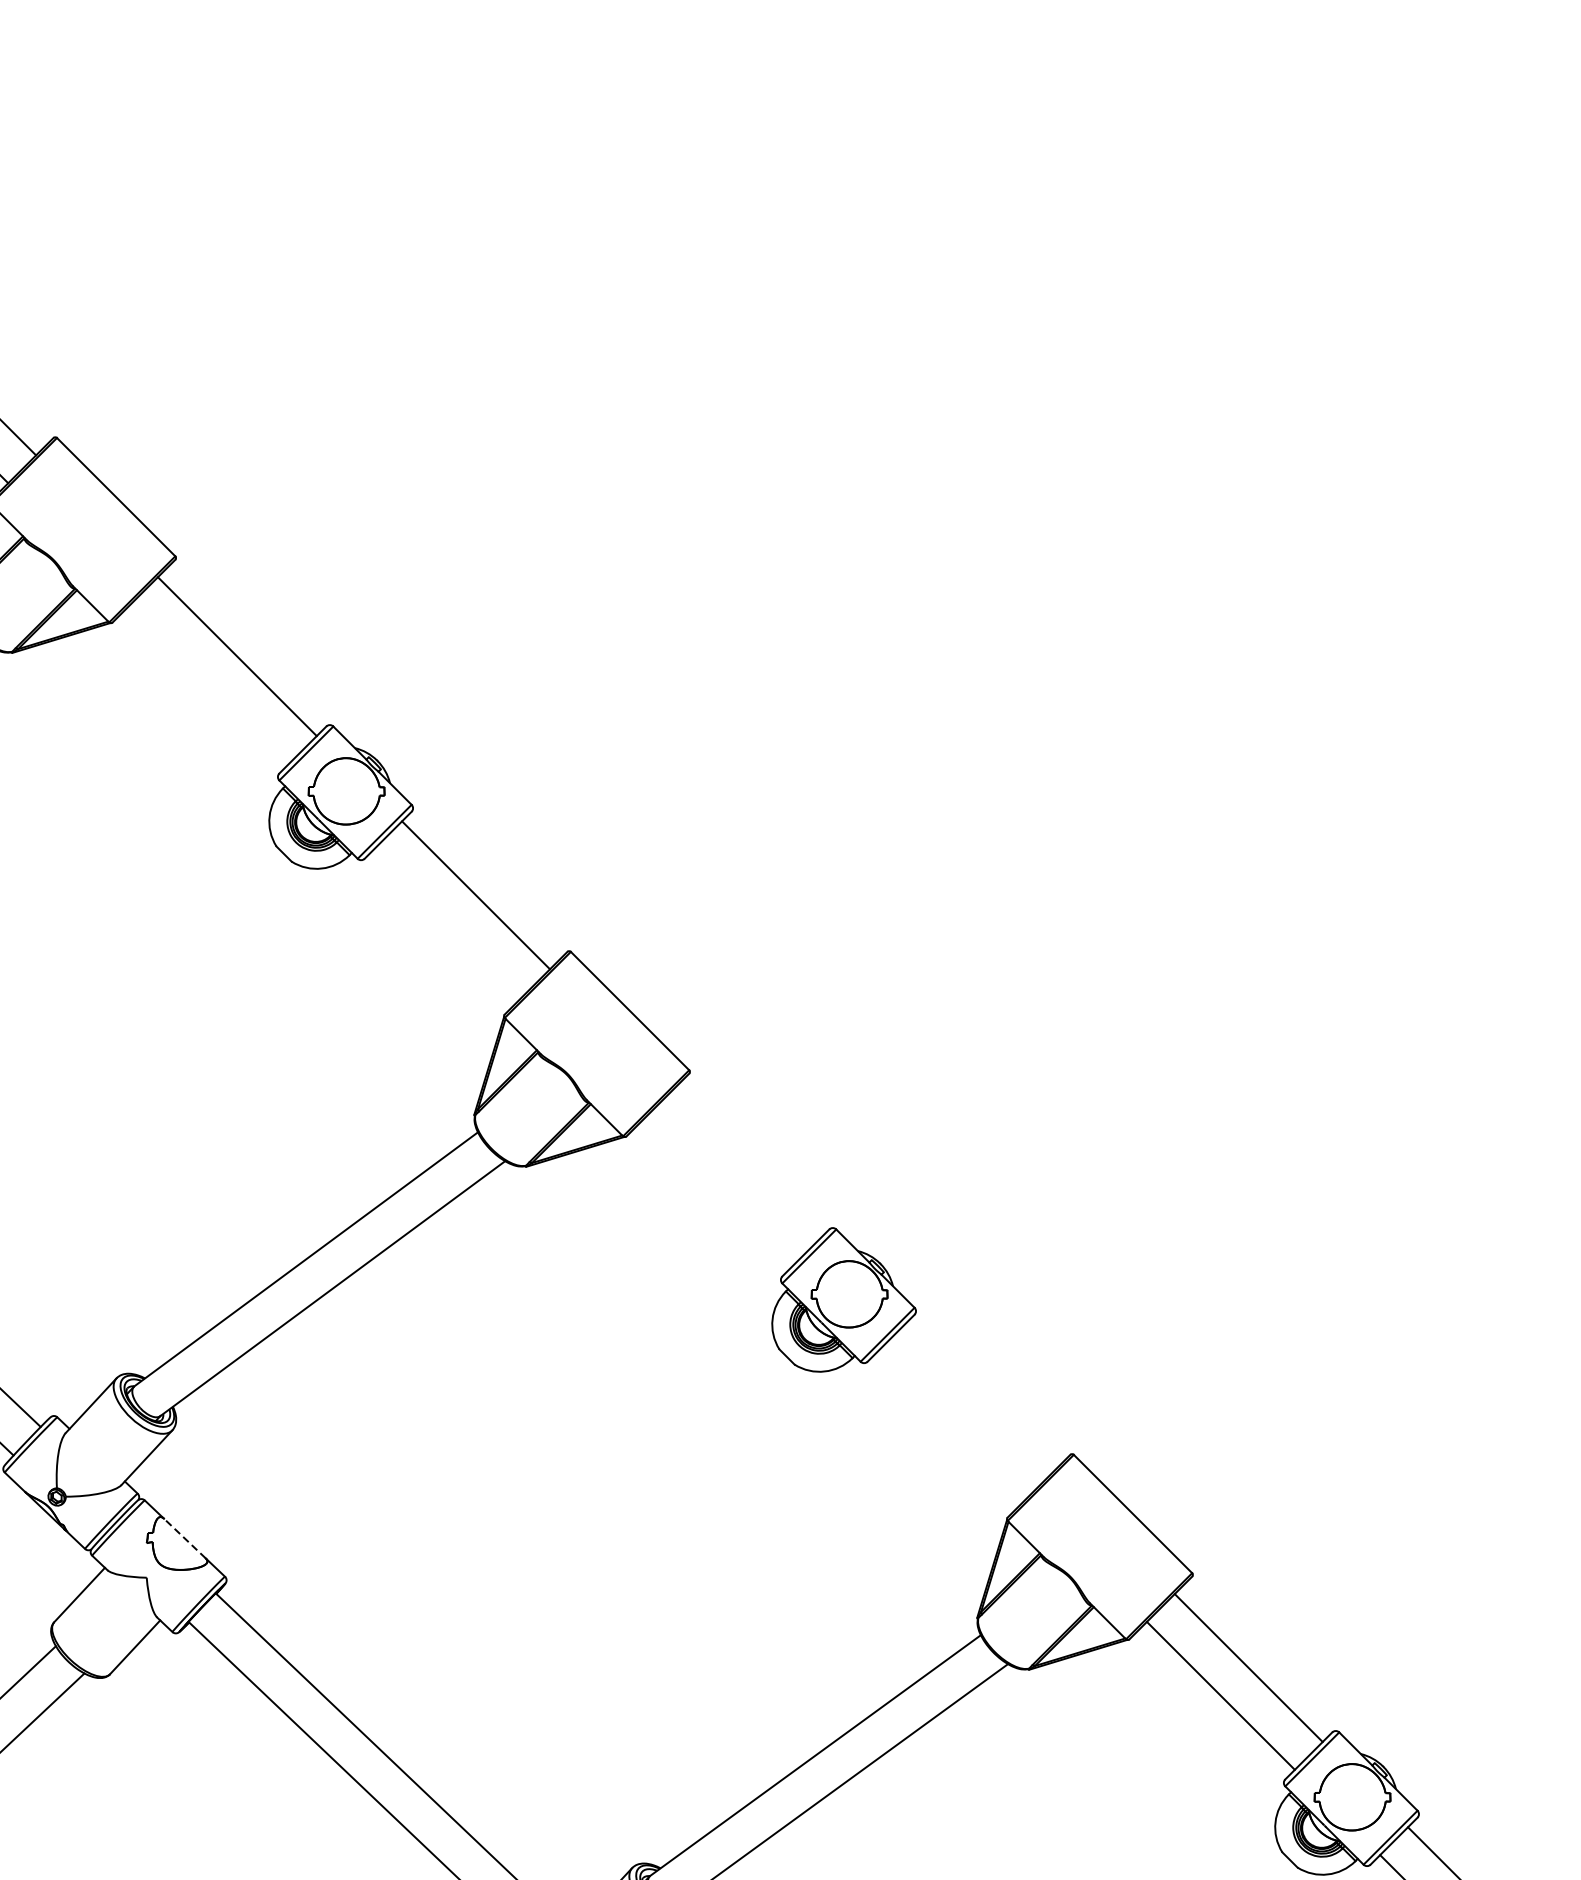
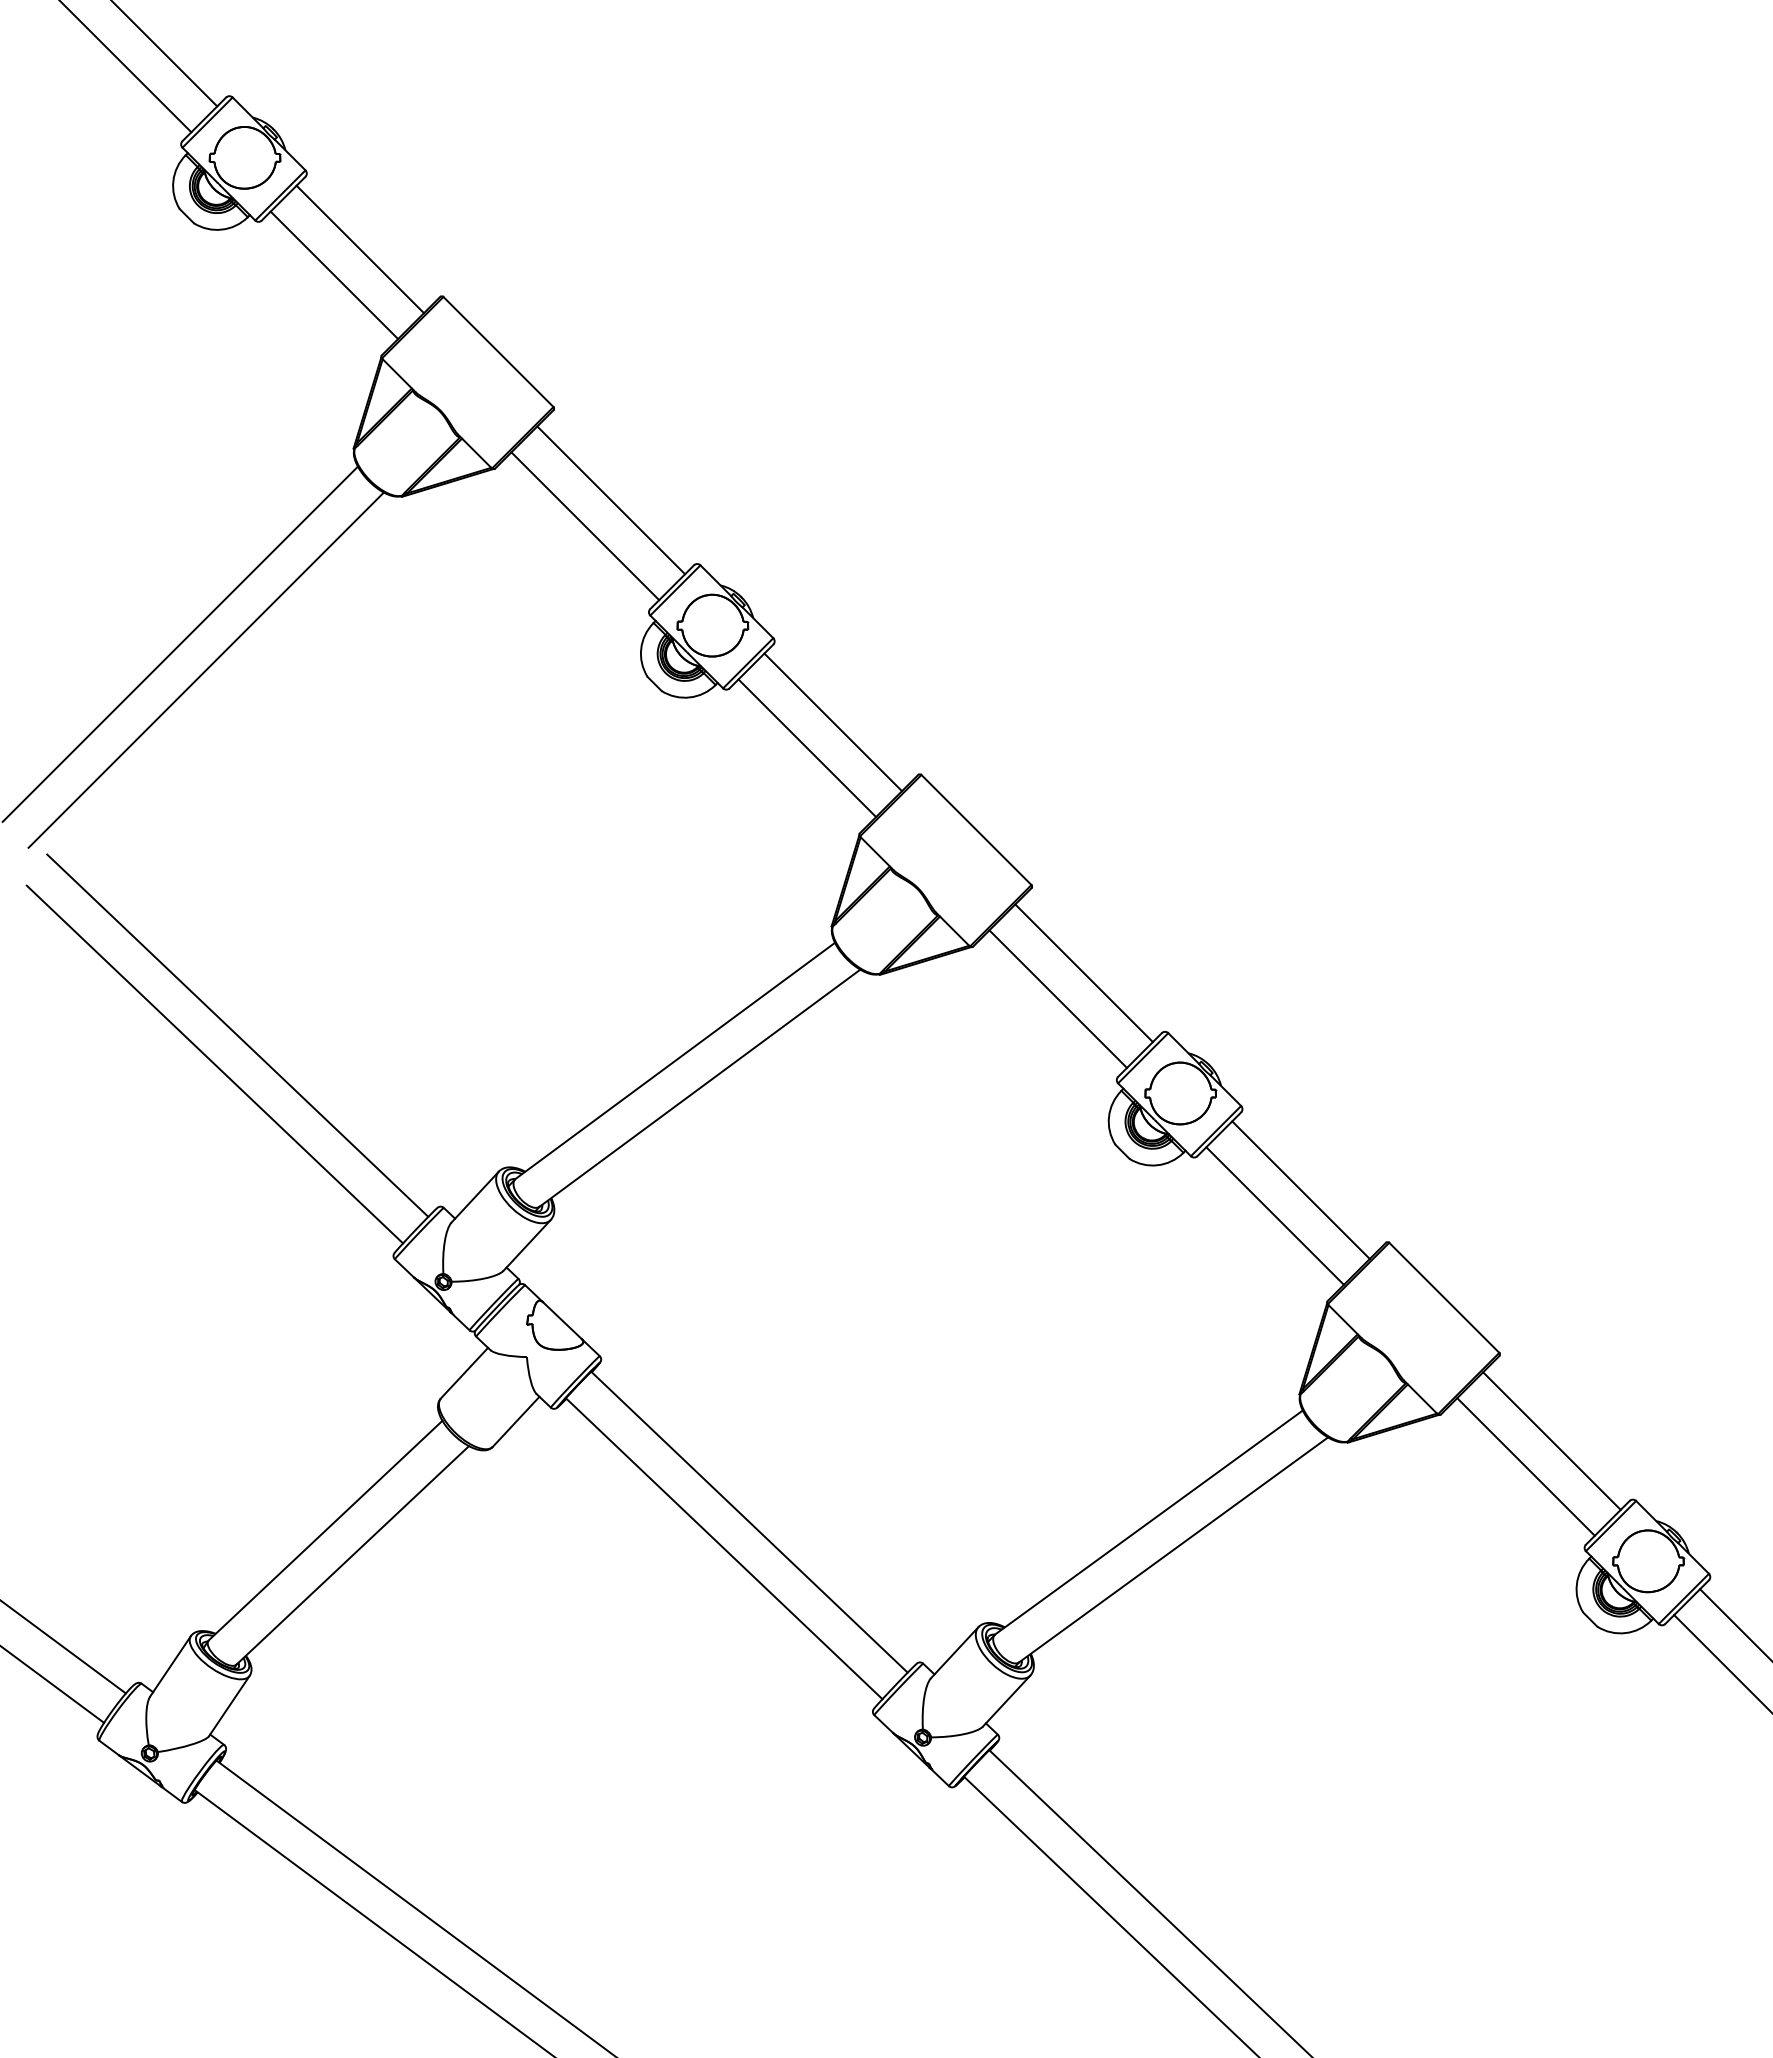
line: (209, 684) -> (585, 526), added
line: (448, 923) -> (807, 748), added
line: (745, 1165) -> (1083, 973), added
line: (718, 1192) -> (1058, 998), added
line: (978, 1397) -> (1300, 1189), added
line: (950, 1425) -> (1274, 1215), added
line: (184, 1538) -> (562, 1320), dashed -> solid

